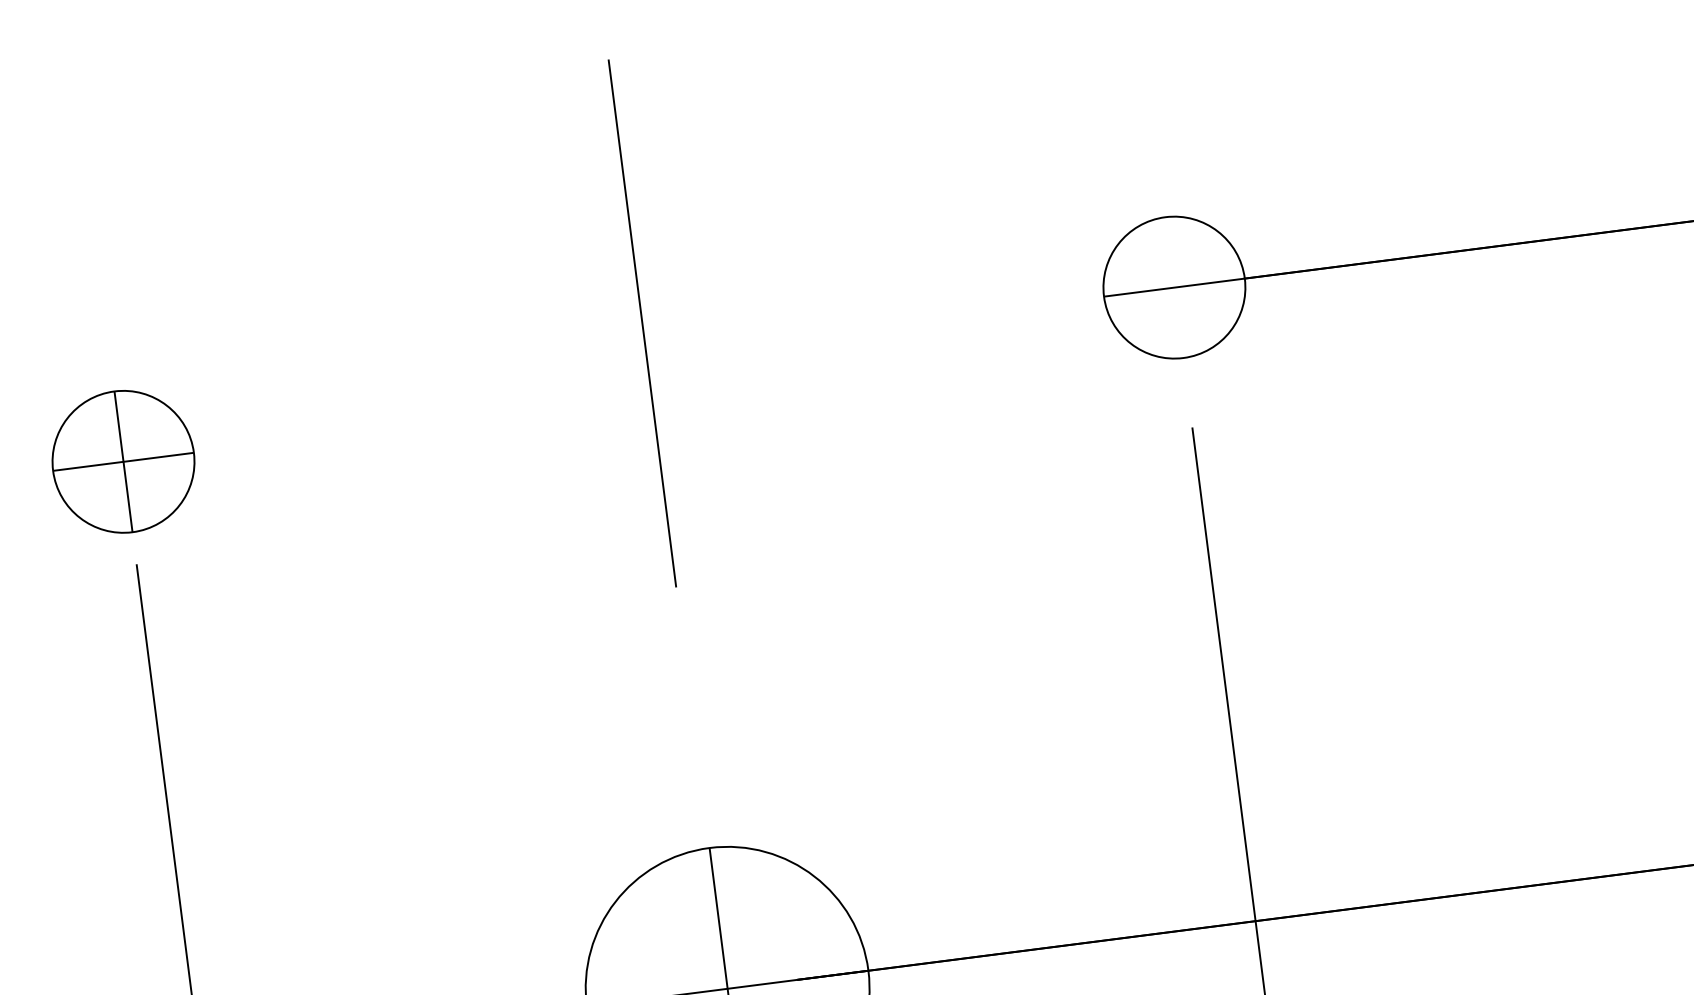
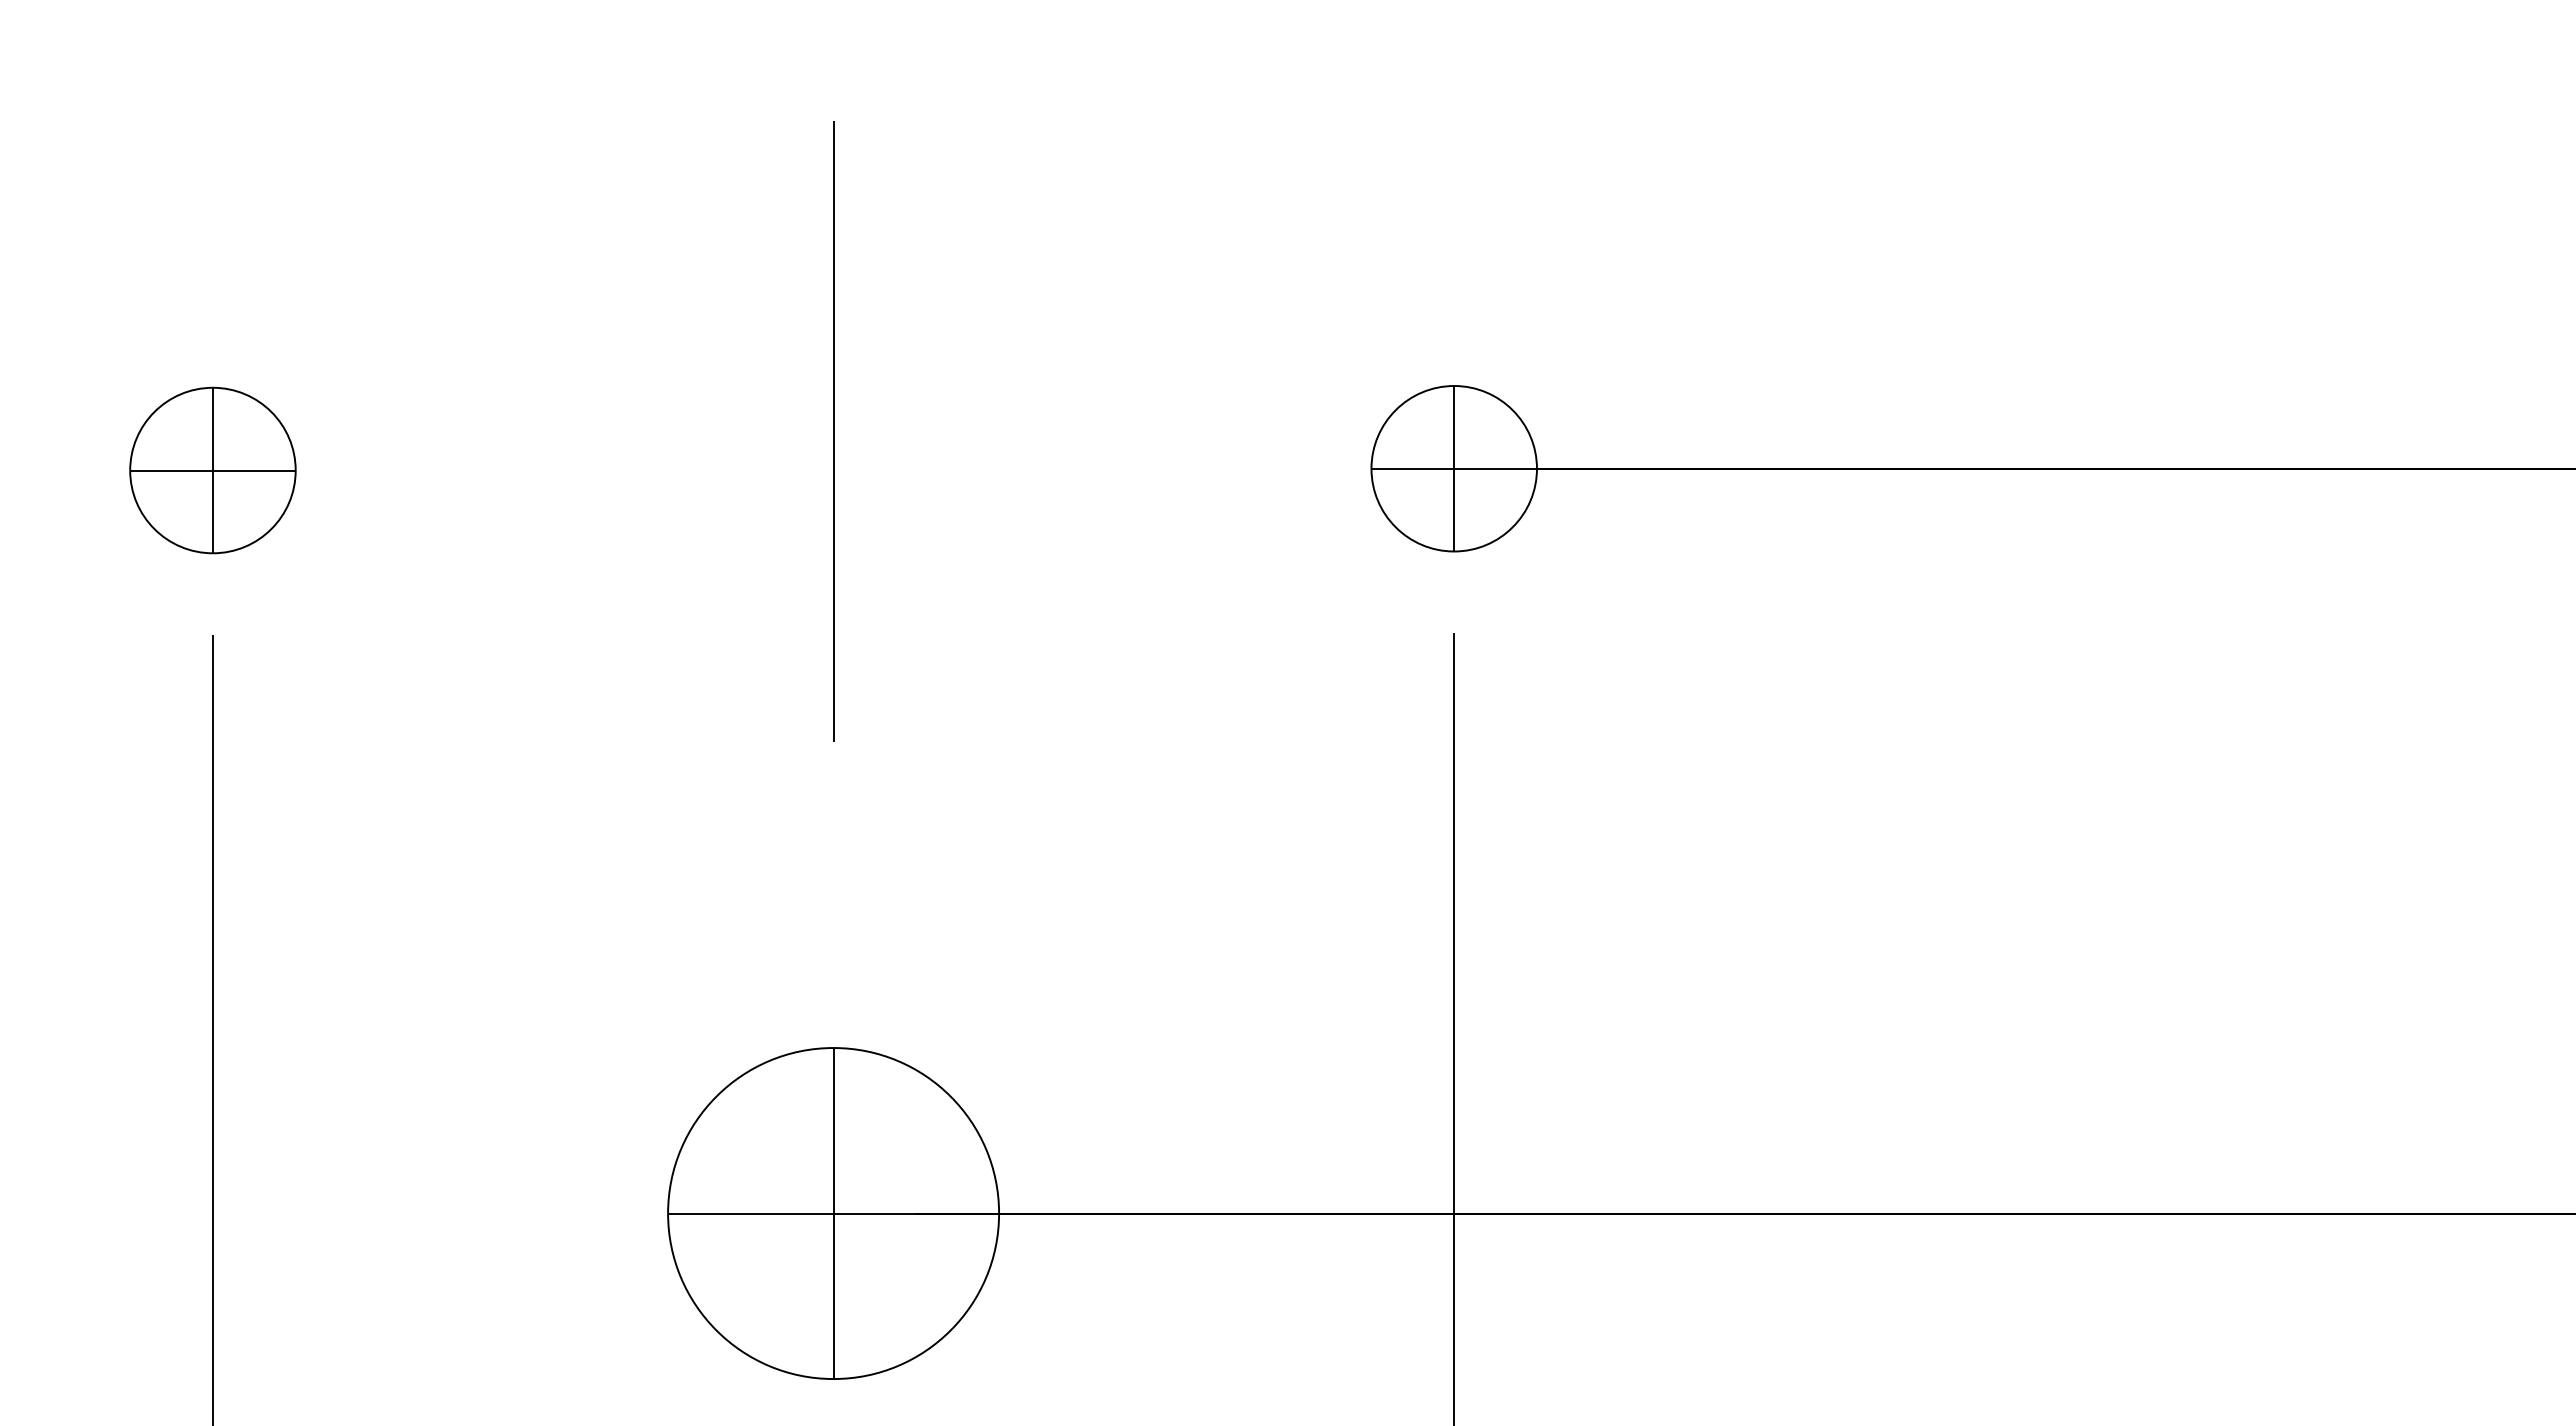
line: (1174, 287) -> (1454, 468), added
part: (123, 461) -> (212, 470), moved

